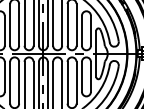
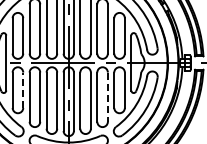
line: (4, 77) -> (23, 90), solid -> dashed
line: (76, 83) -> (107, 97), solid -> dashed

